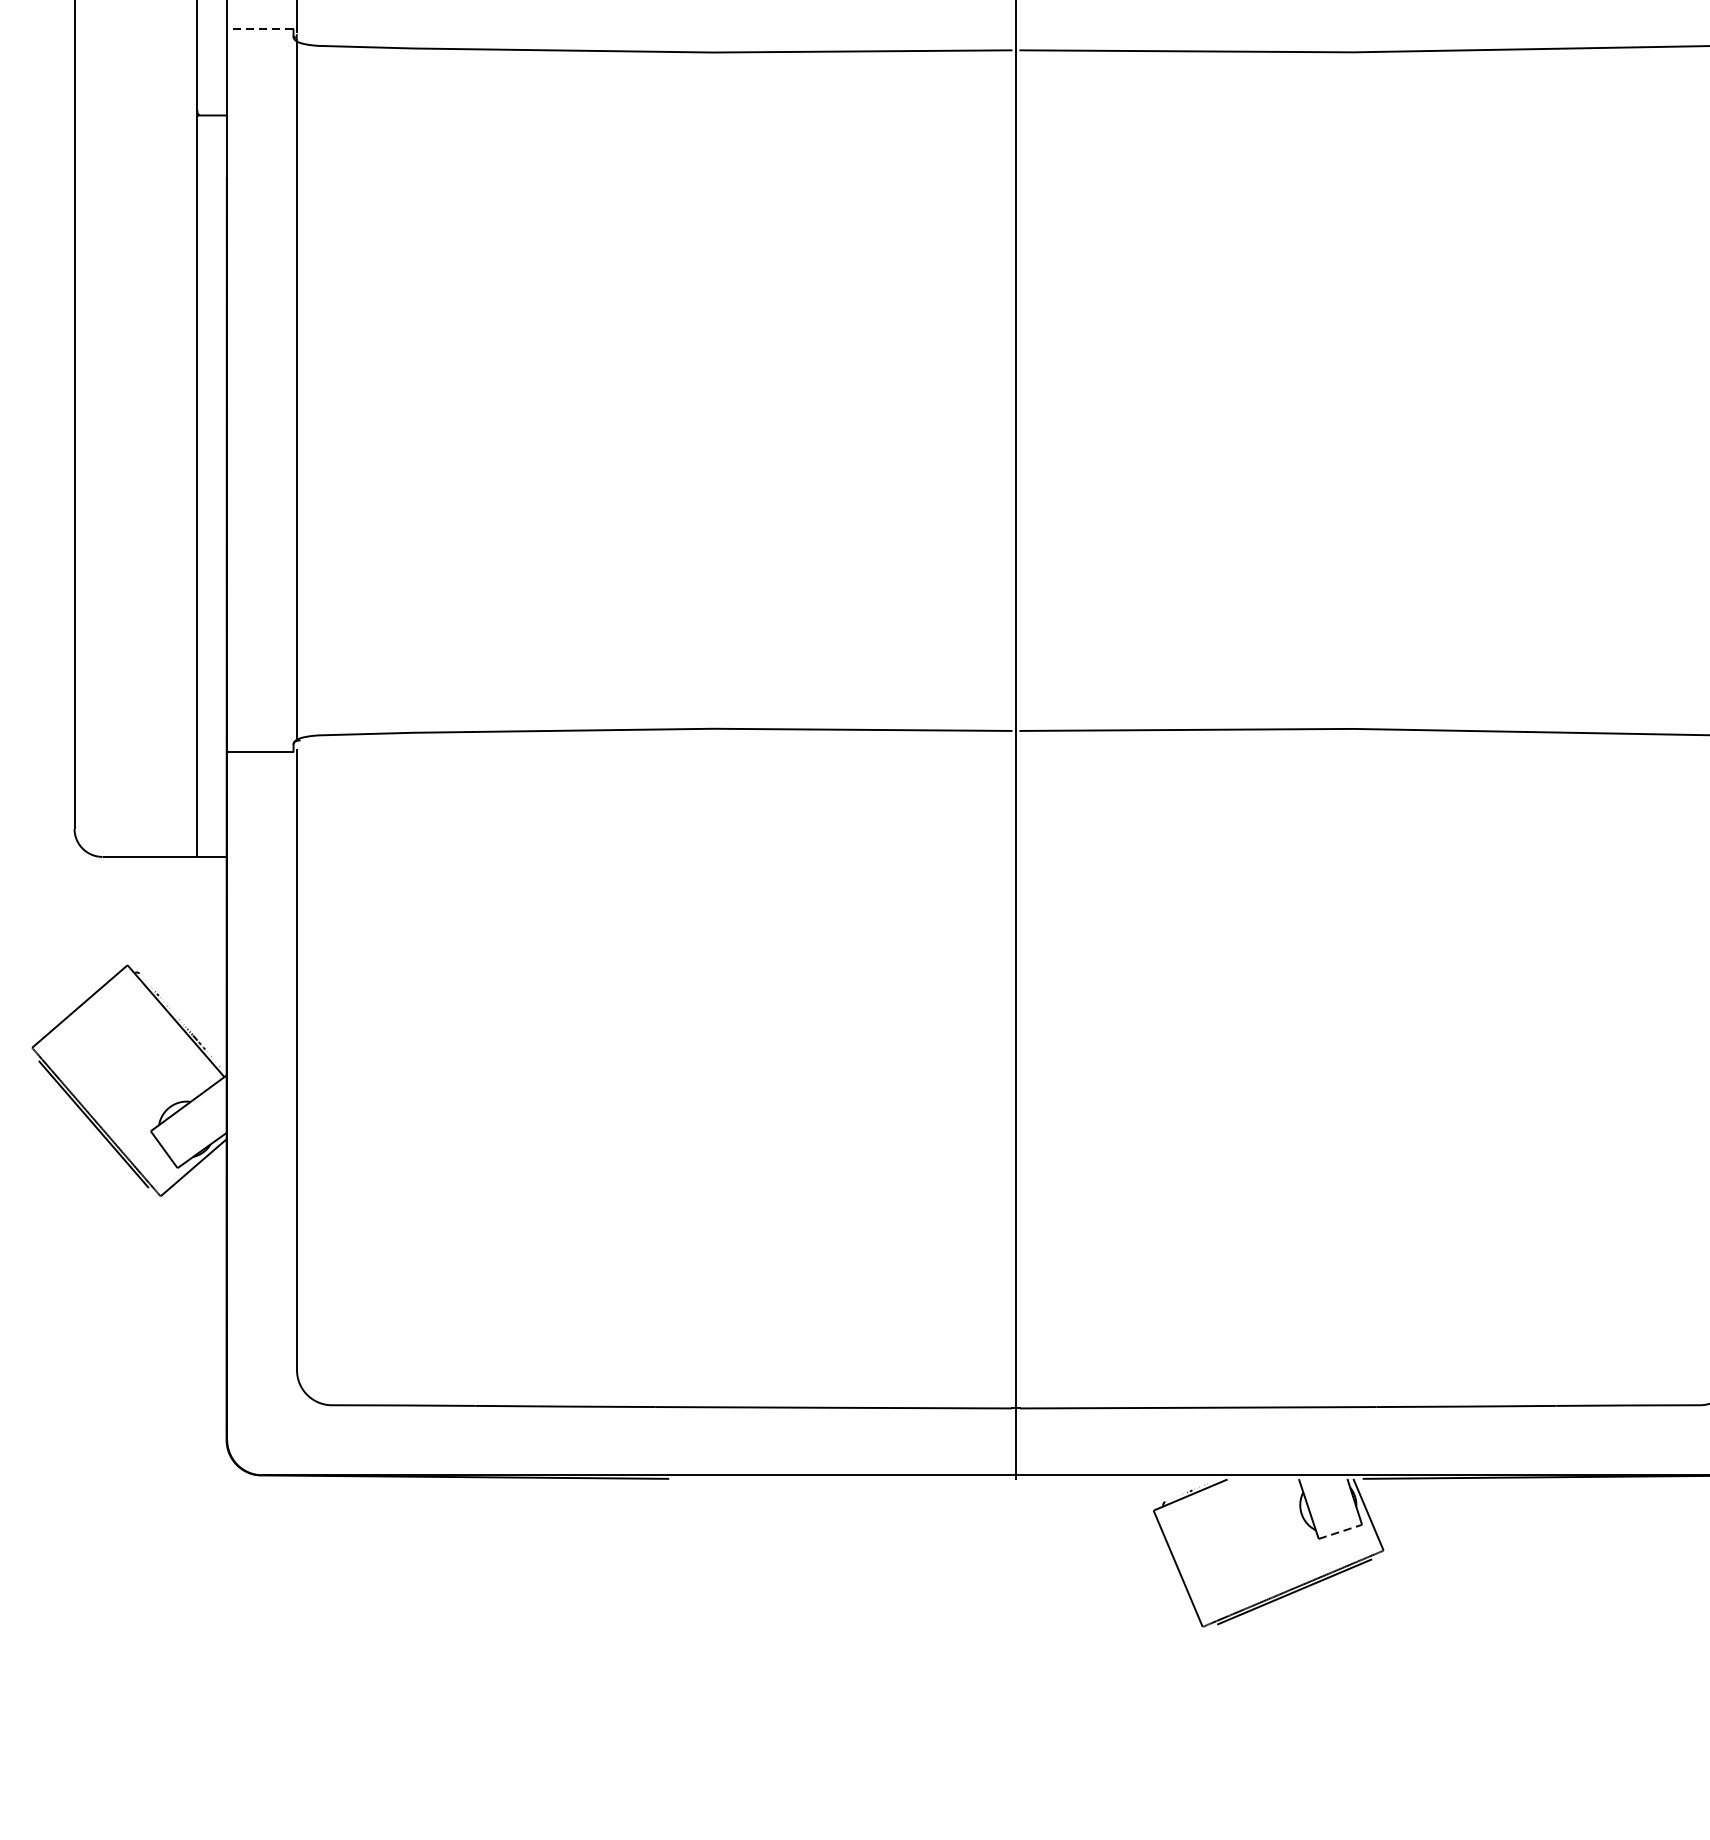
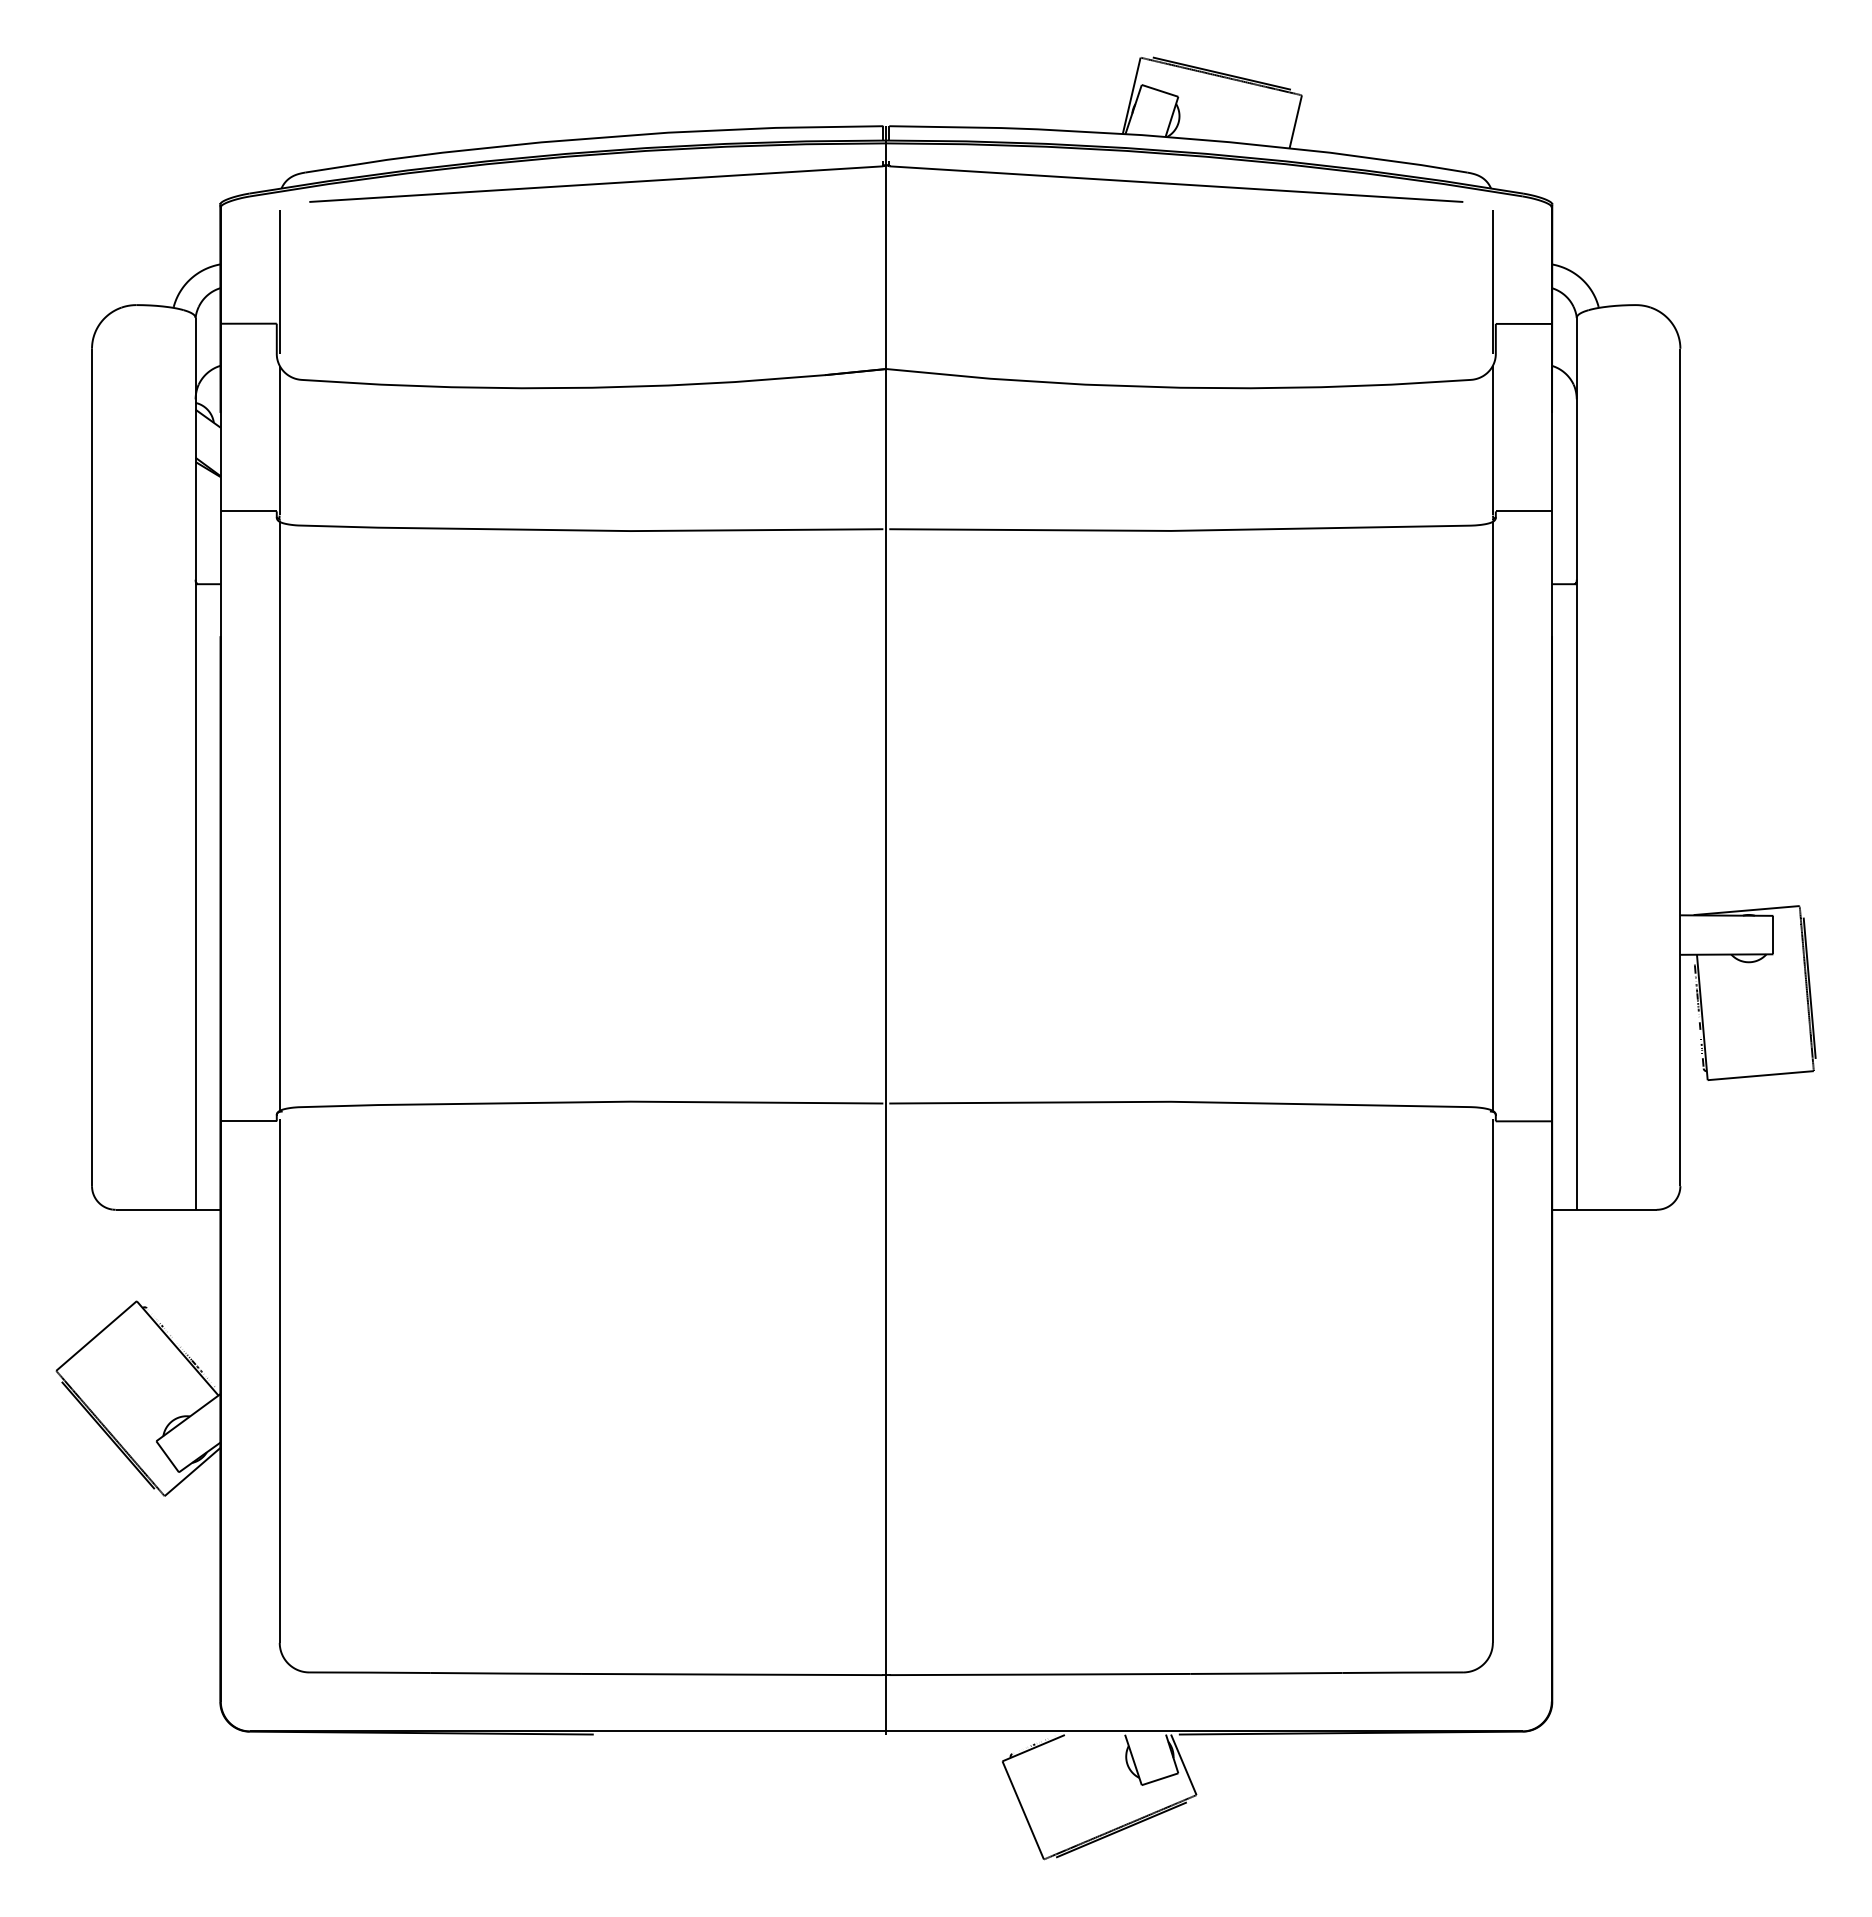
line: (259, 29) -> (248, 511), dashed -> solid
line: (1340, 1532) -> (1160, 1779), dashed -> solid

